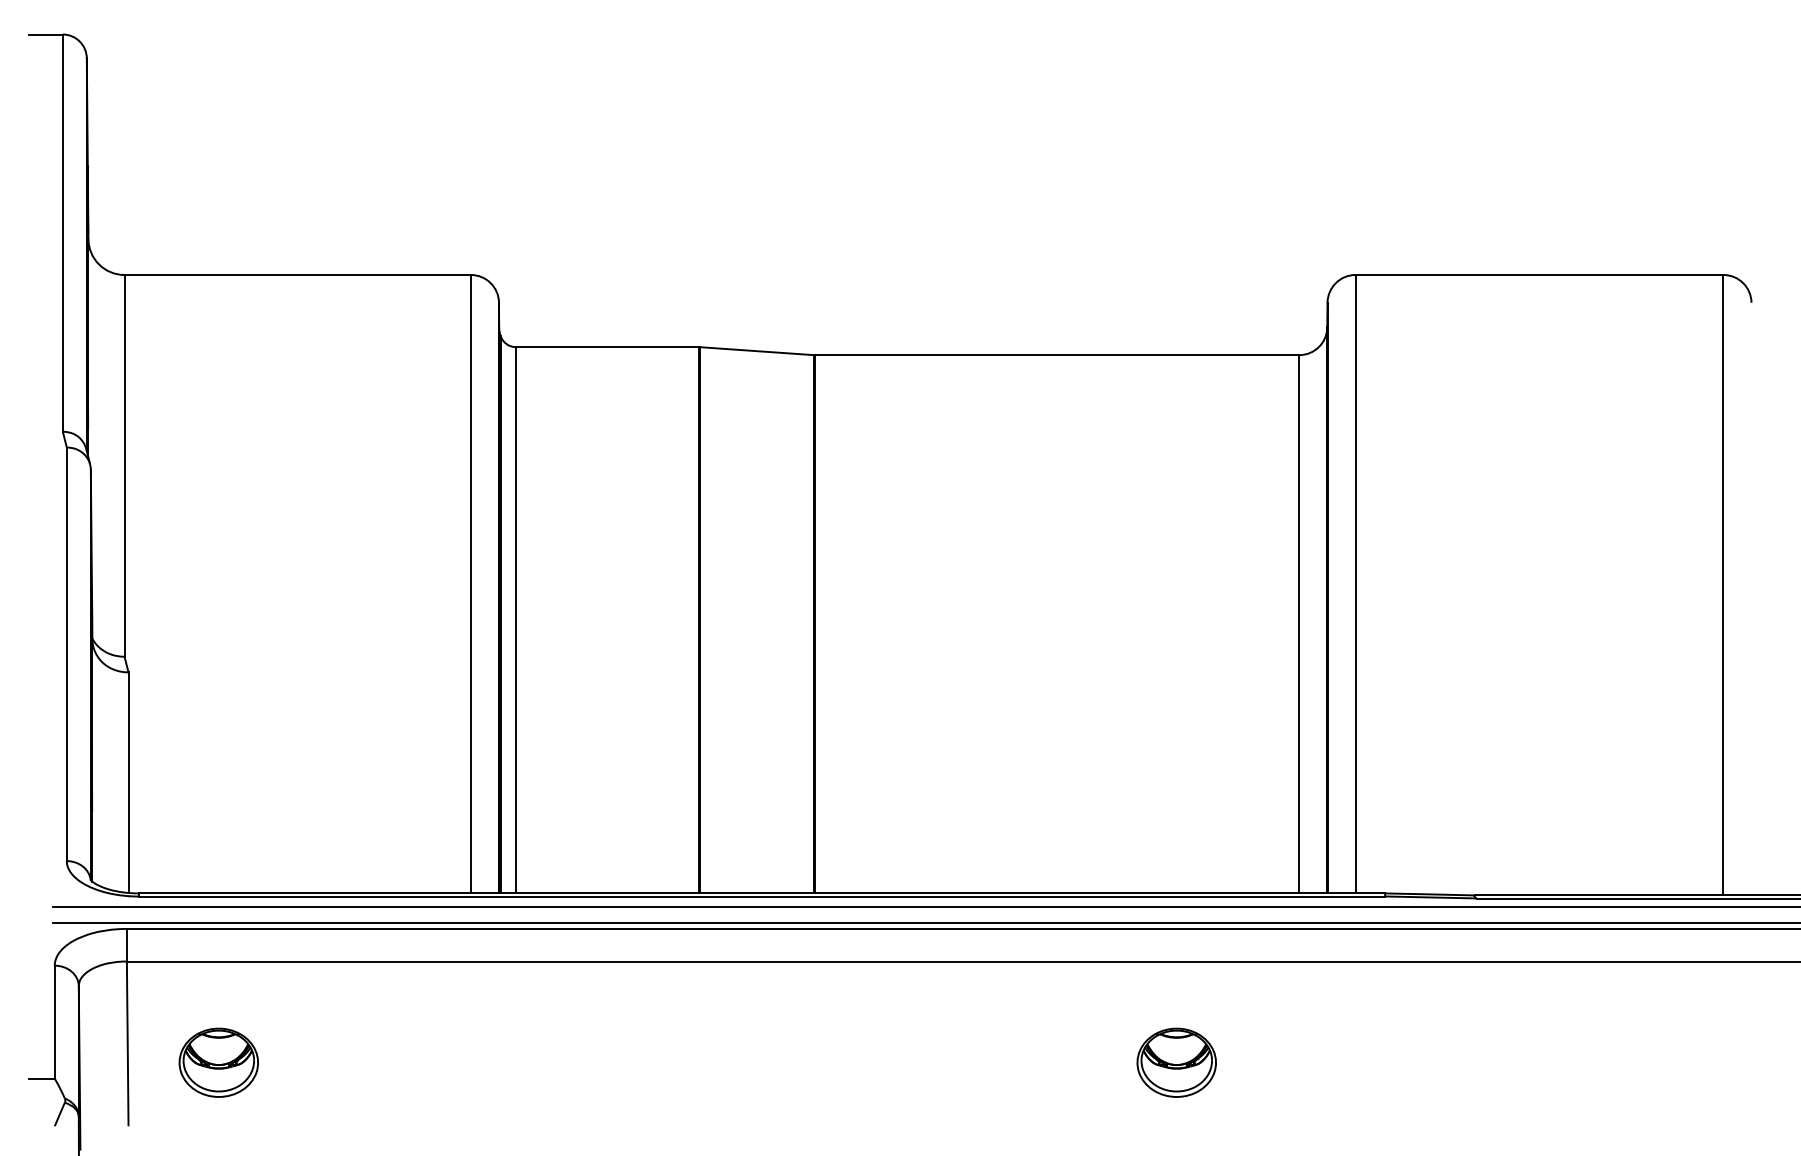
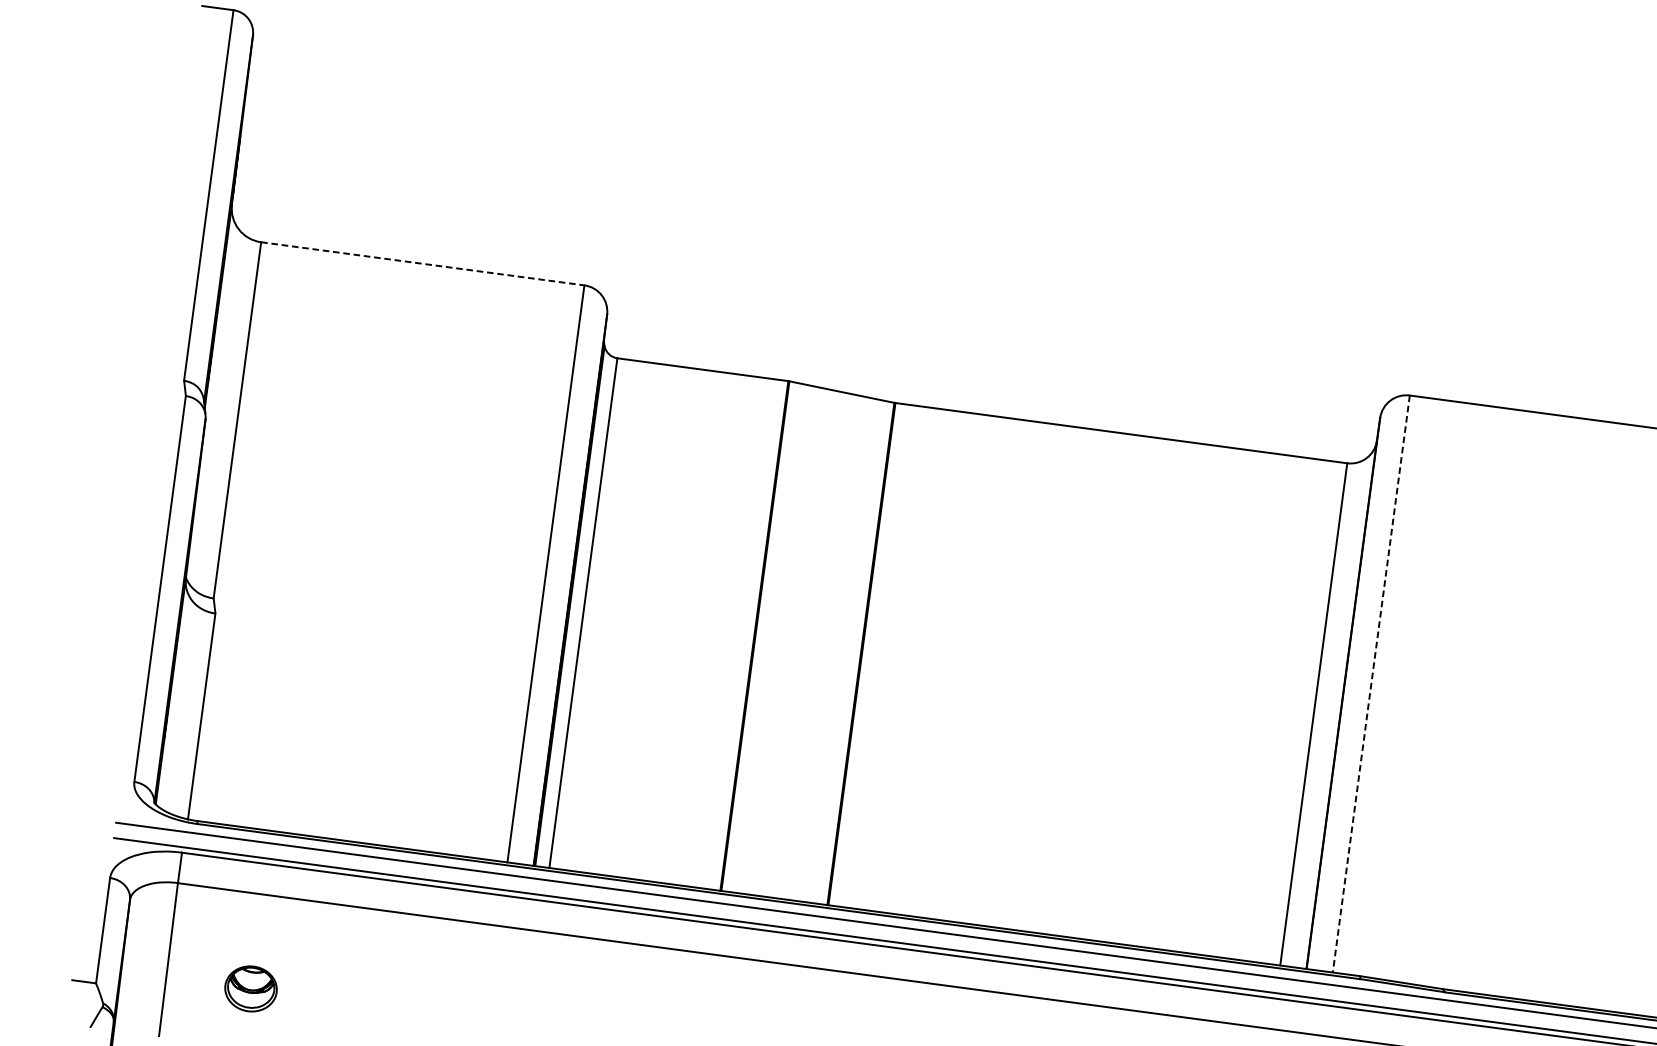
line: (298, 274) -> (423, 263), solid -> dashed
line: (1355, 584) -> (1371, 684), solid -> dashed
part: (218, 1062) -> (250, 988), size x0.7

